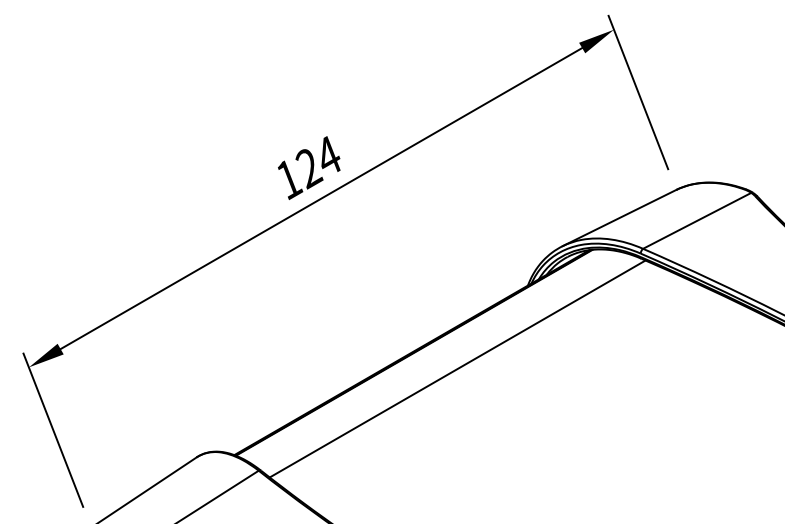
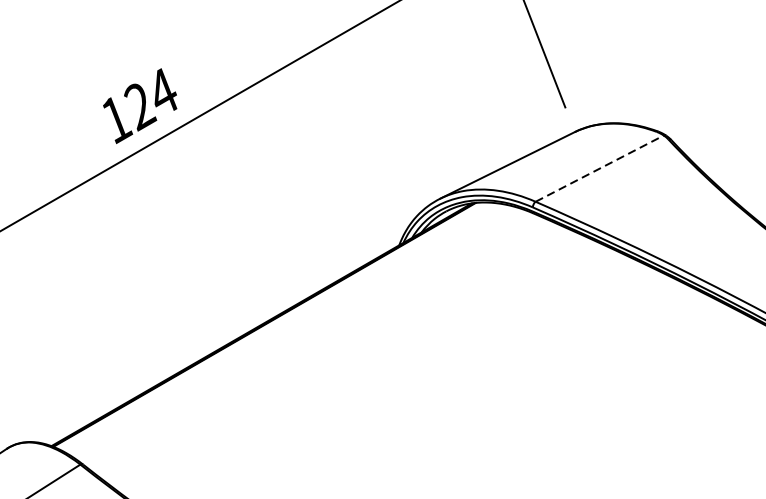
line: (697, 220) -> (600, 168), solid -> dashed
line: (457, 368) -> (315, 343), removed

